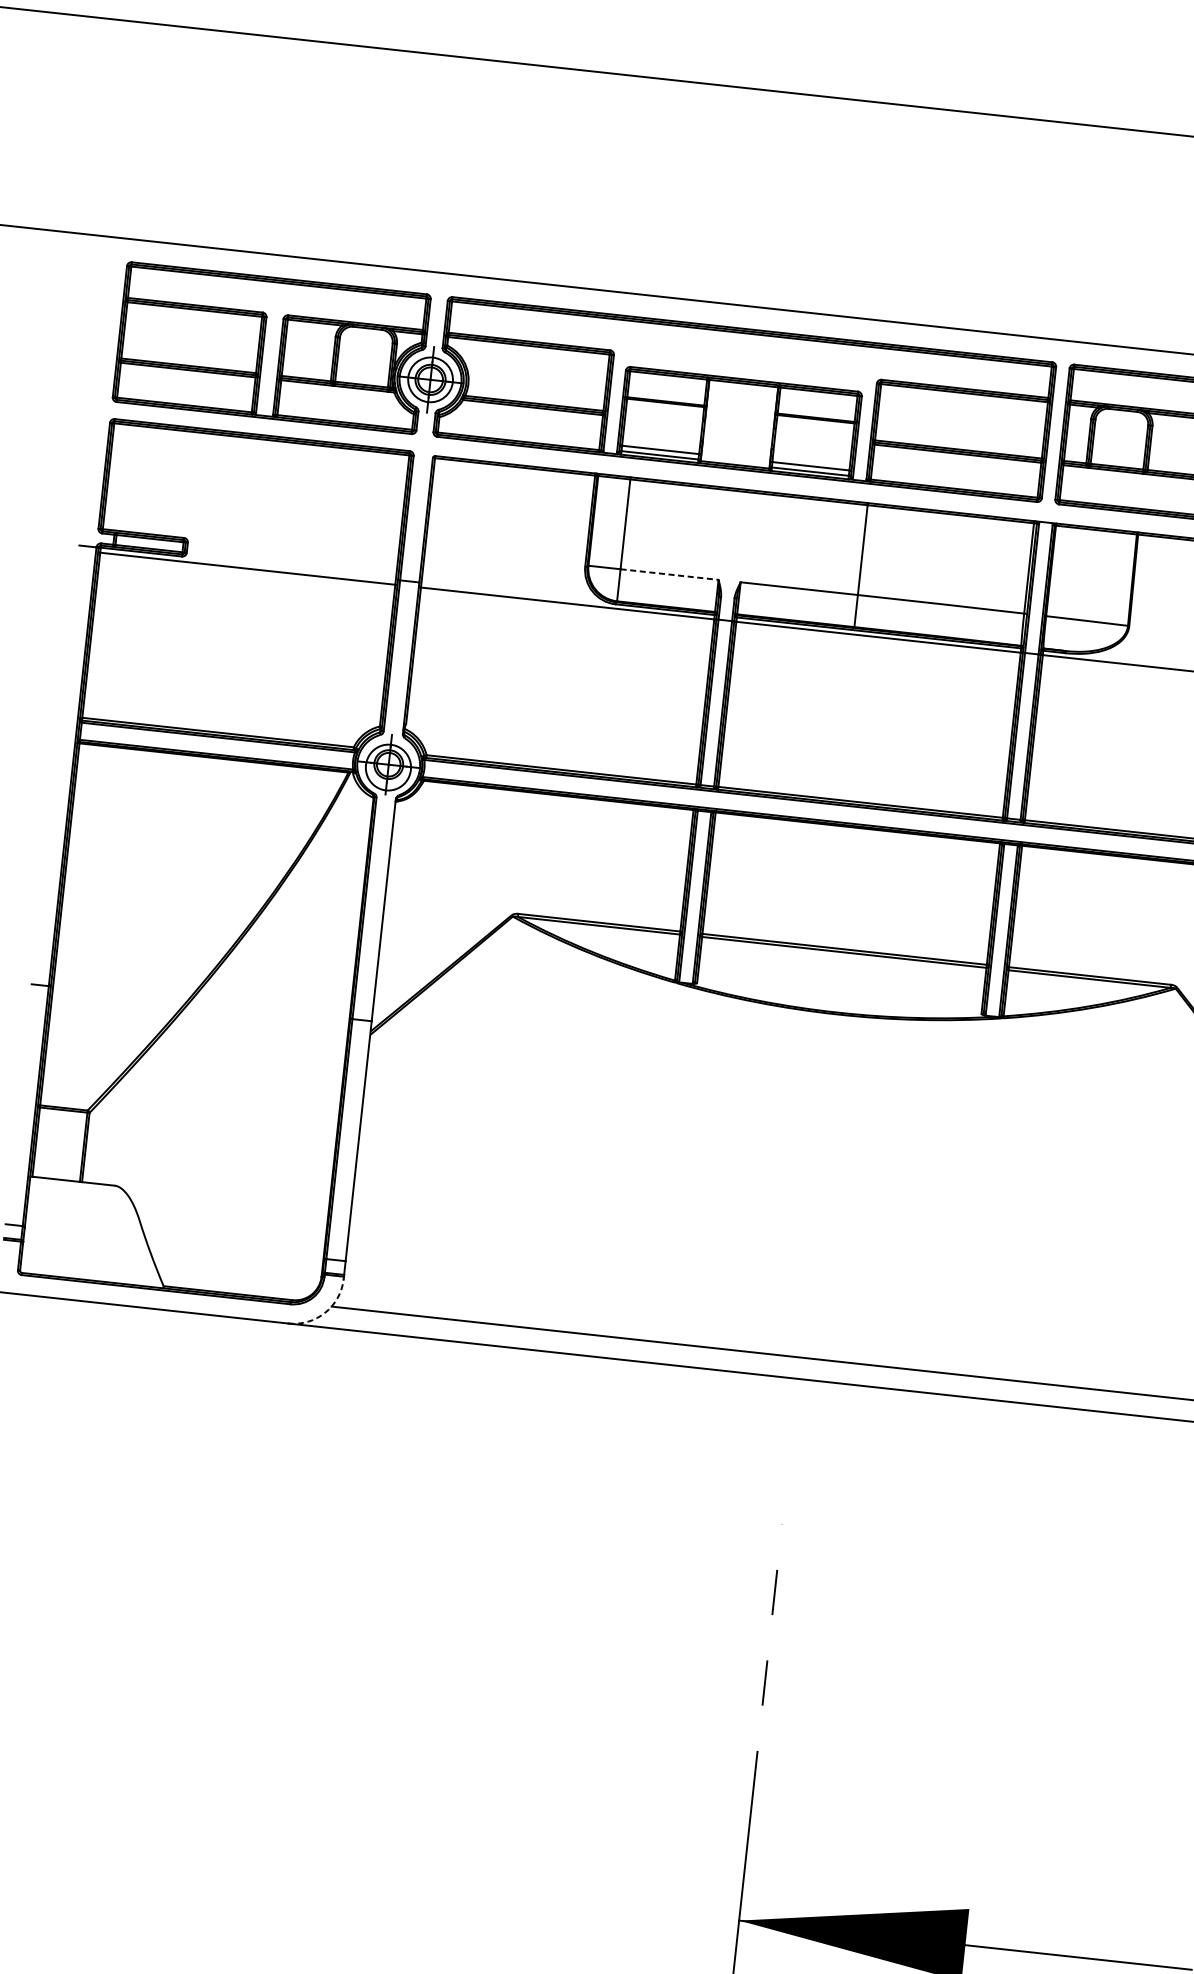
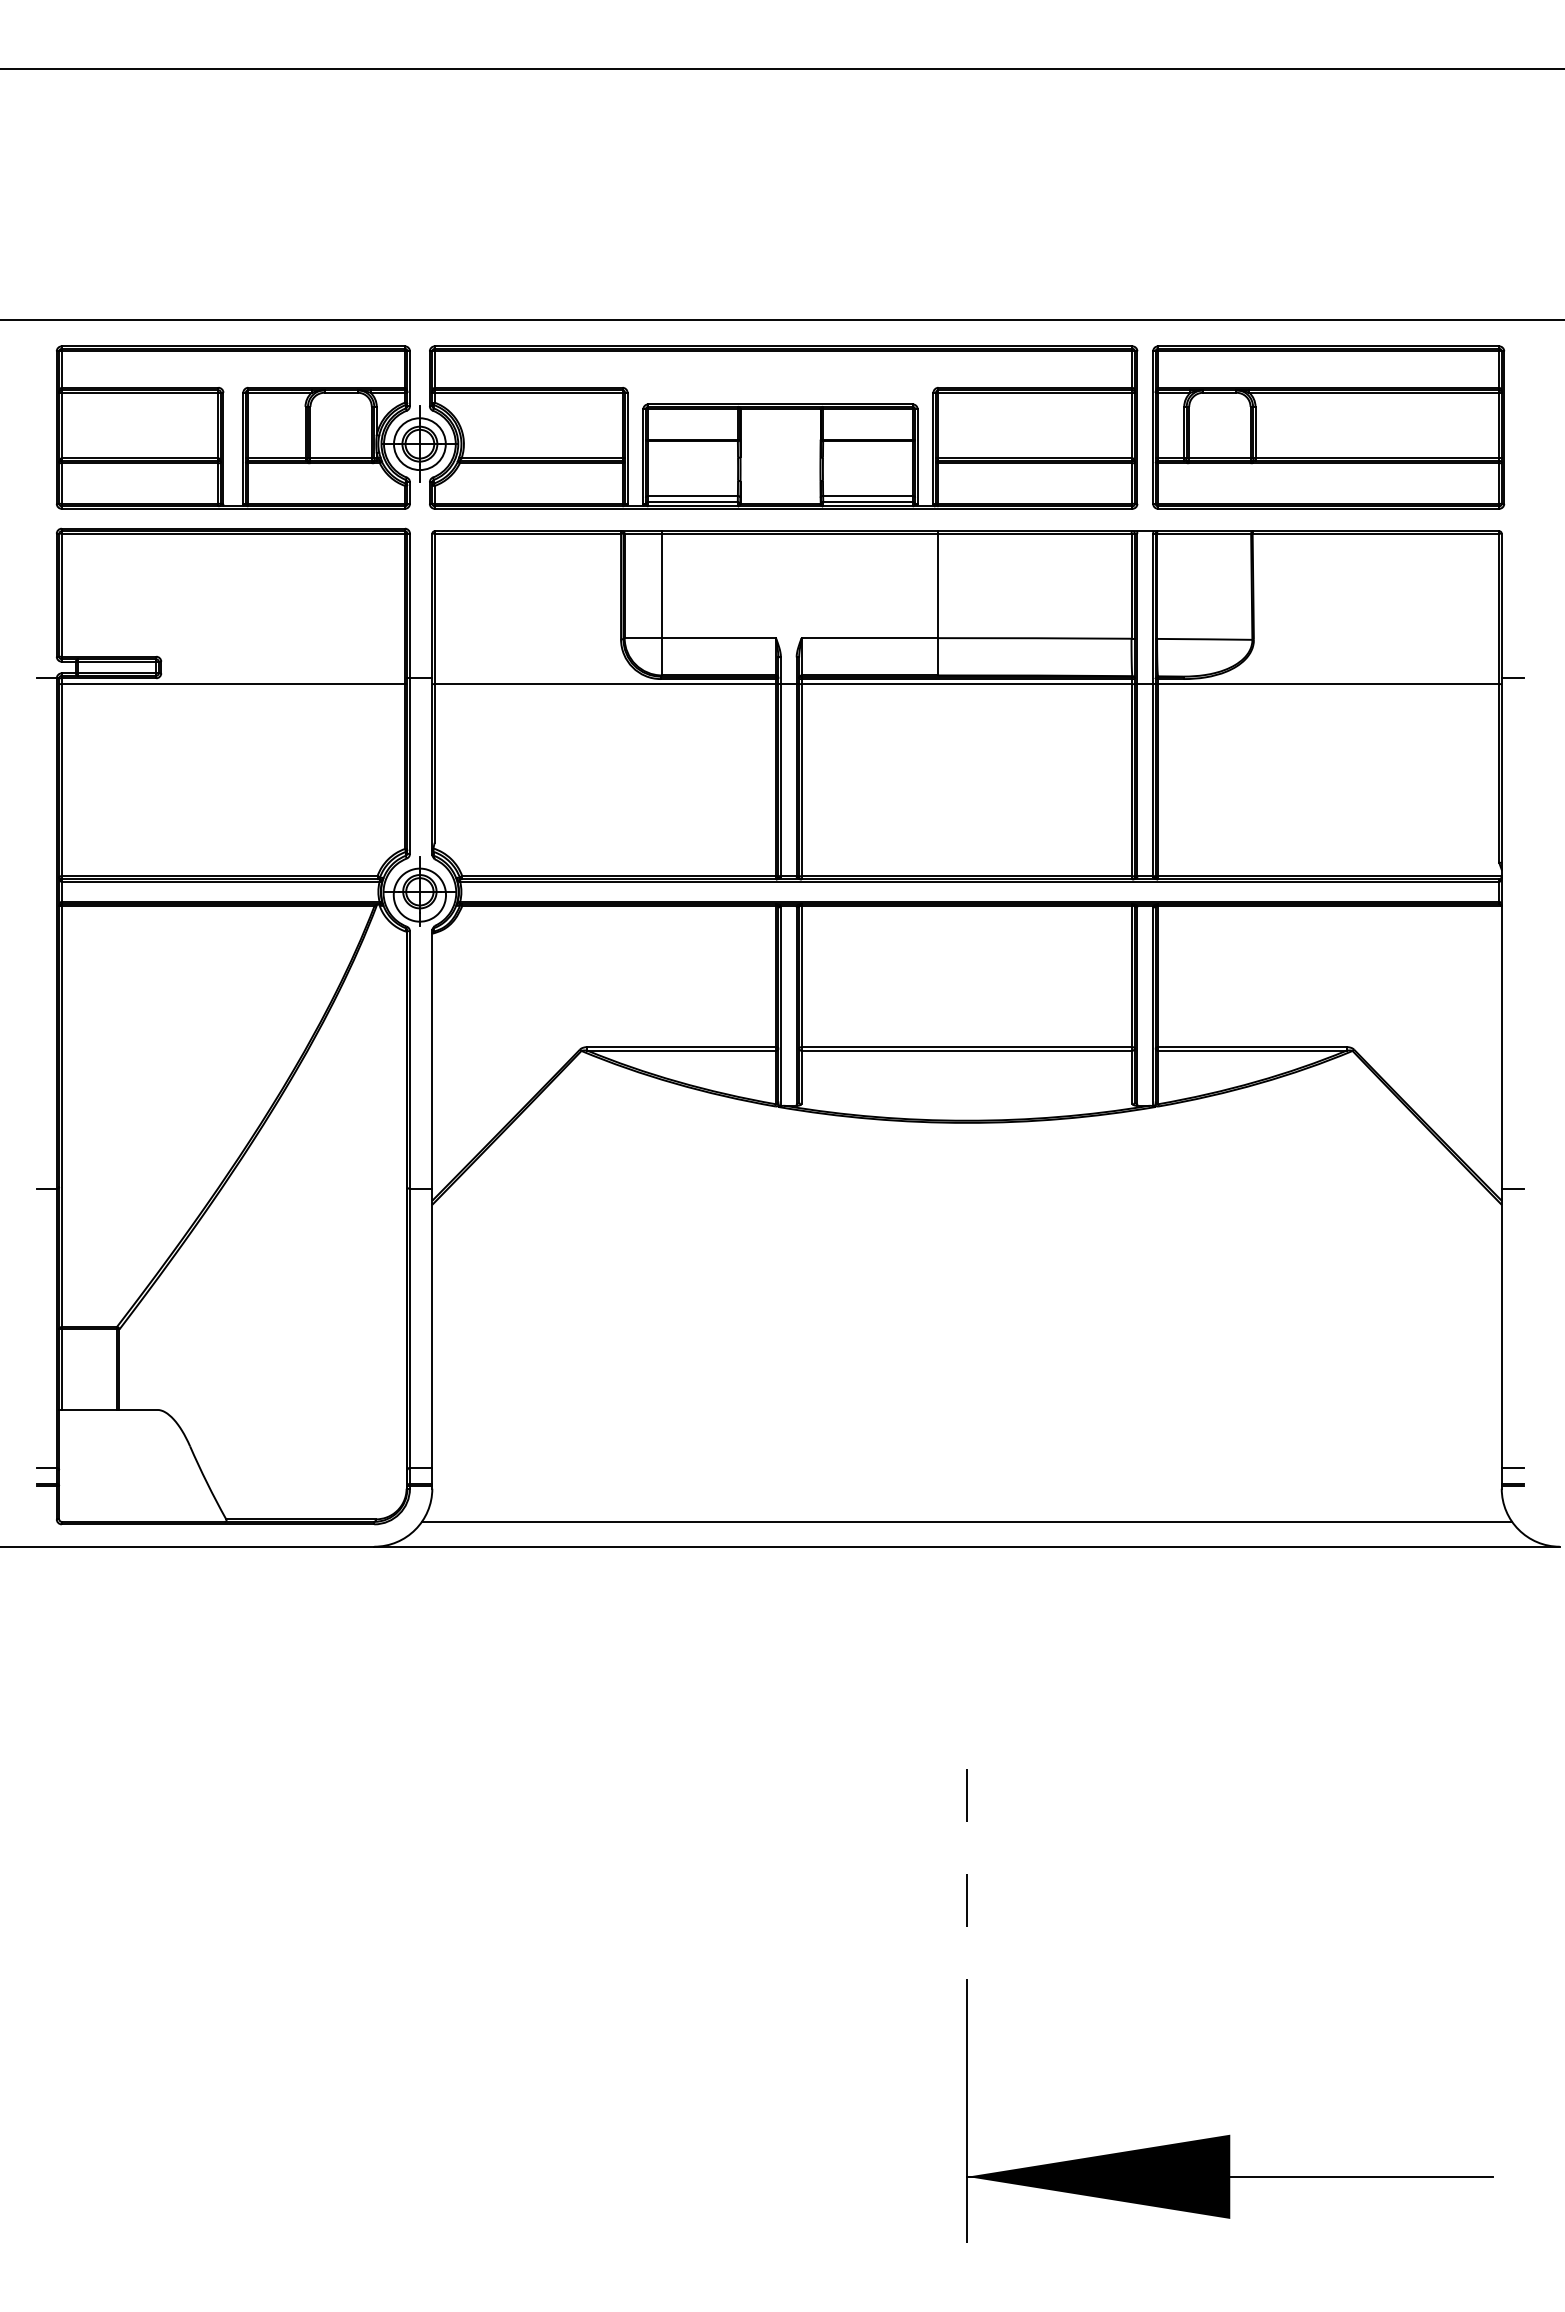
line: (669, 574) -> (718, 638), dashed -> solid
arc: (325, 1312) -> (415, 1529), dashed -> solid

